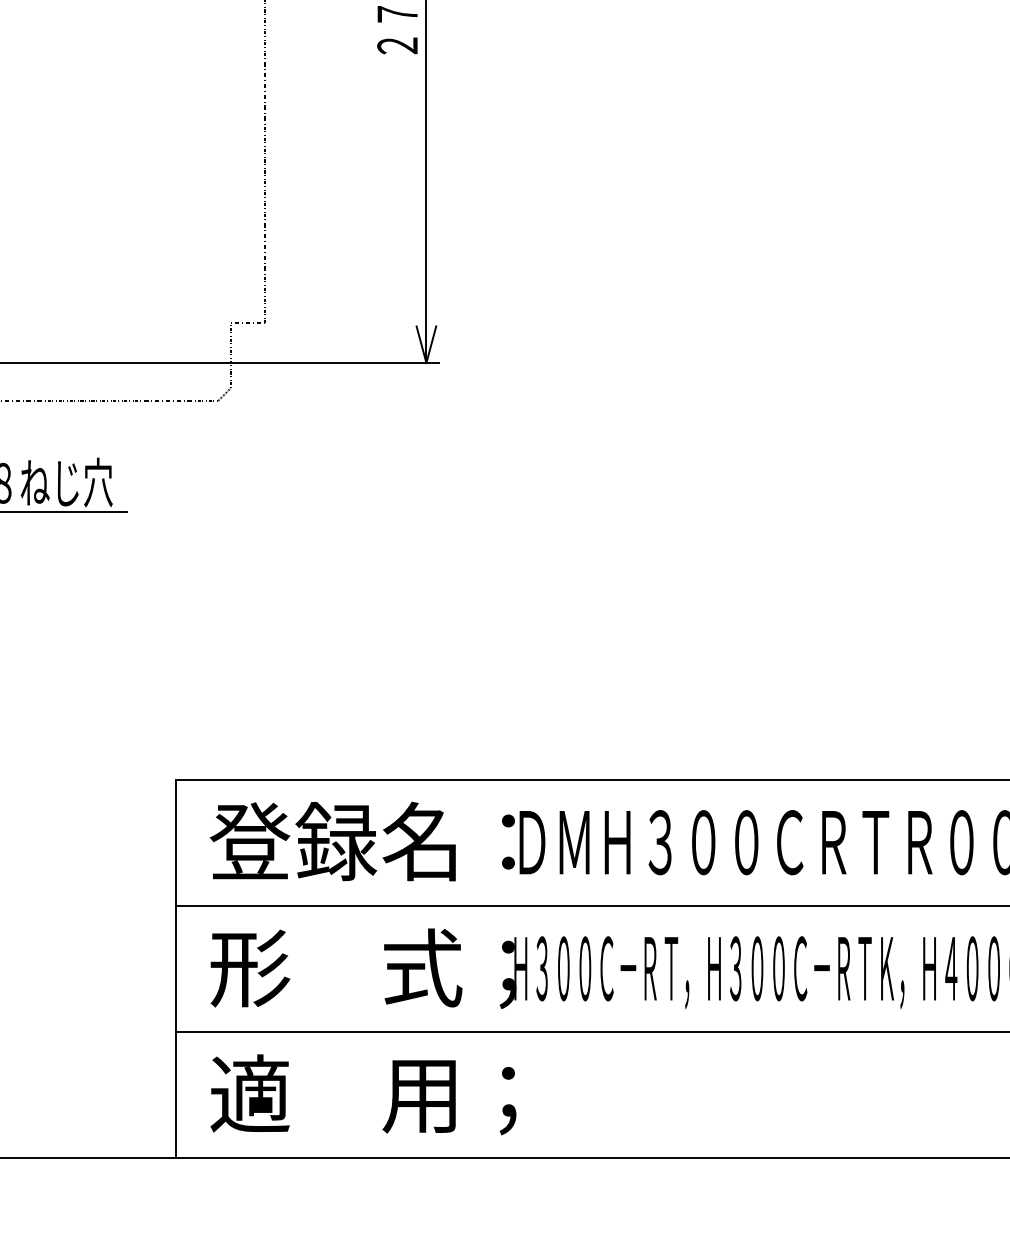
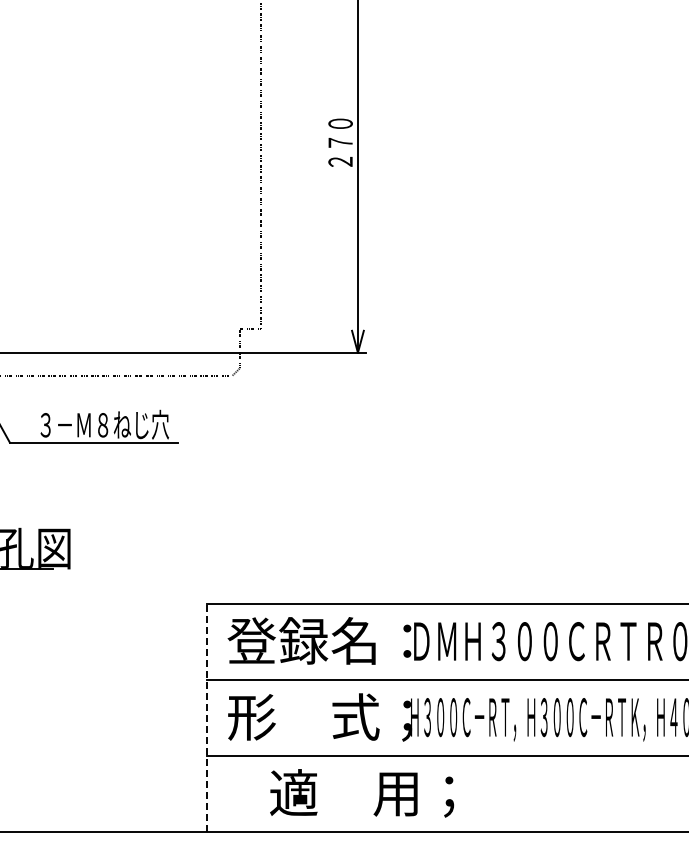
line: (176, 968) -> (207, 717), solid -> dashed
text: (364, 1094) -> (362, 793), moved

